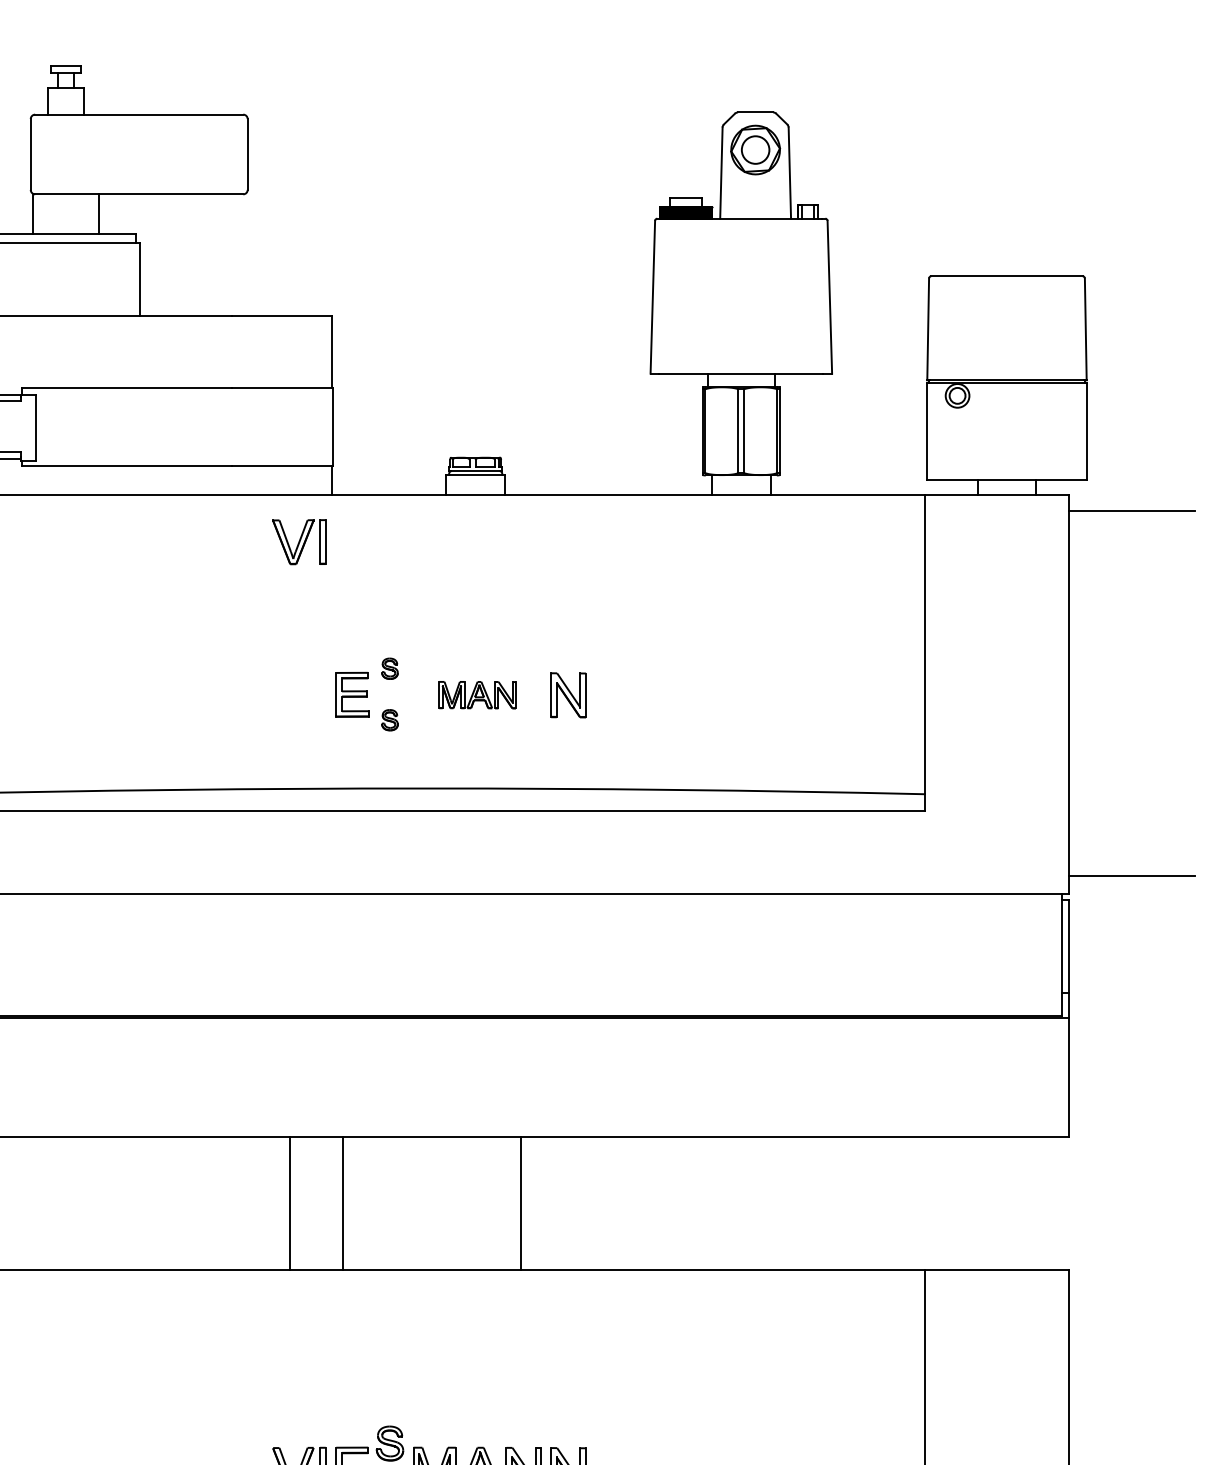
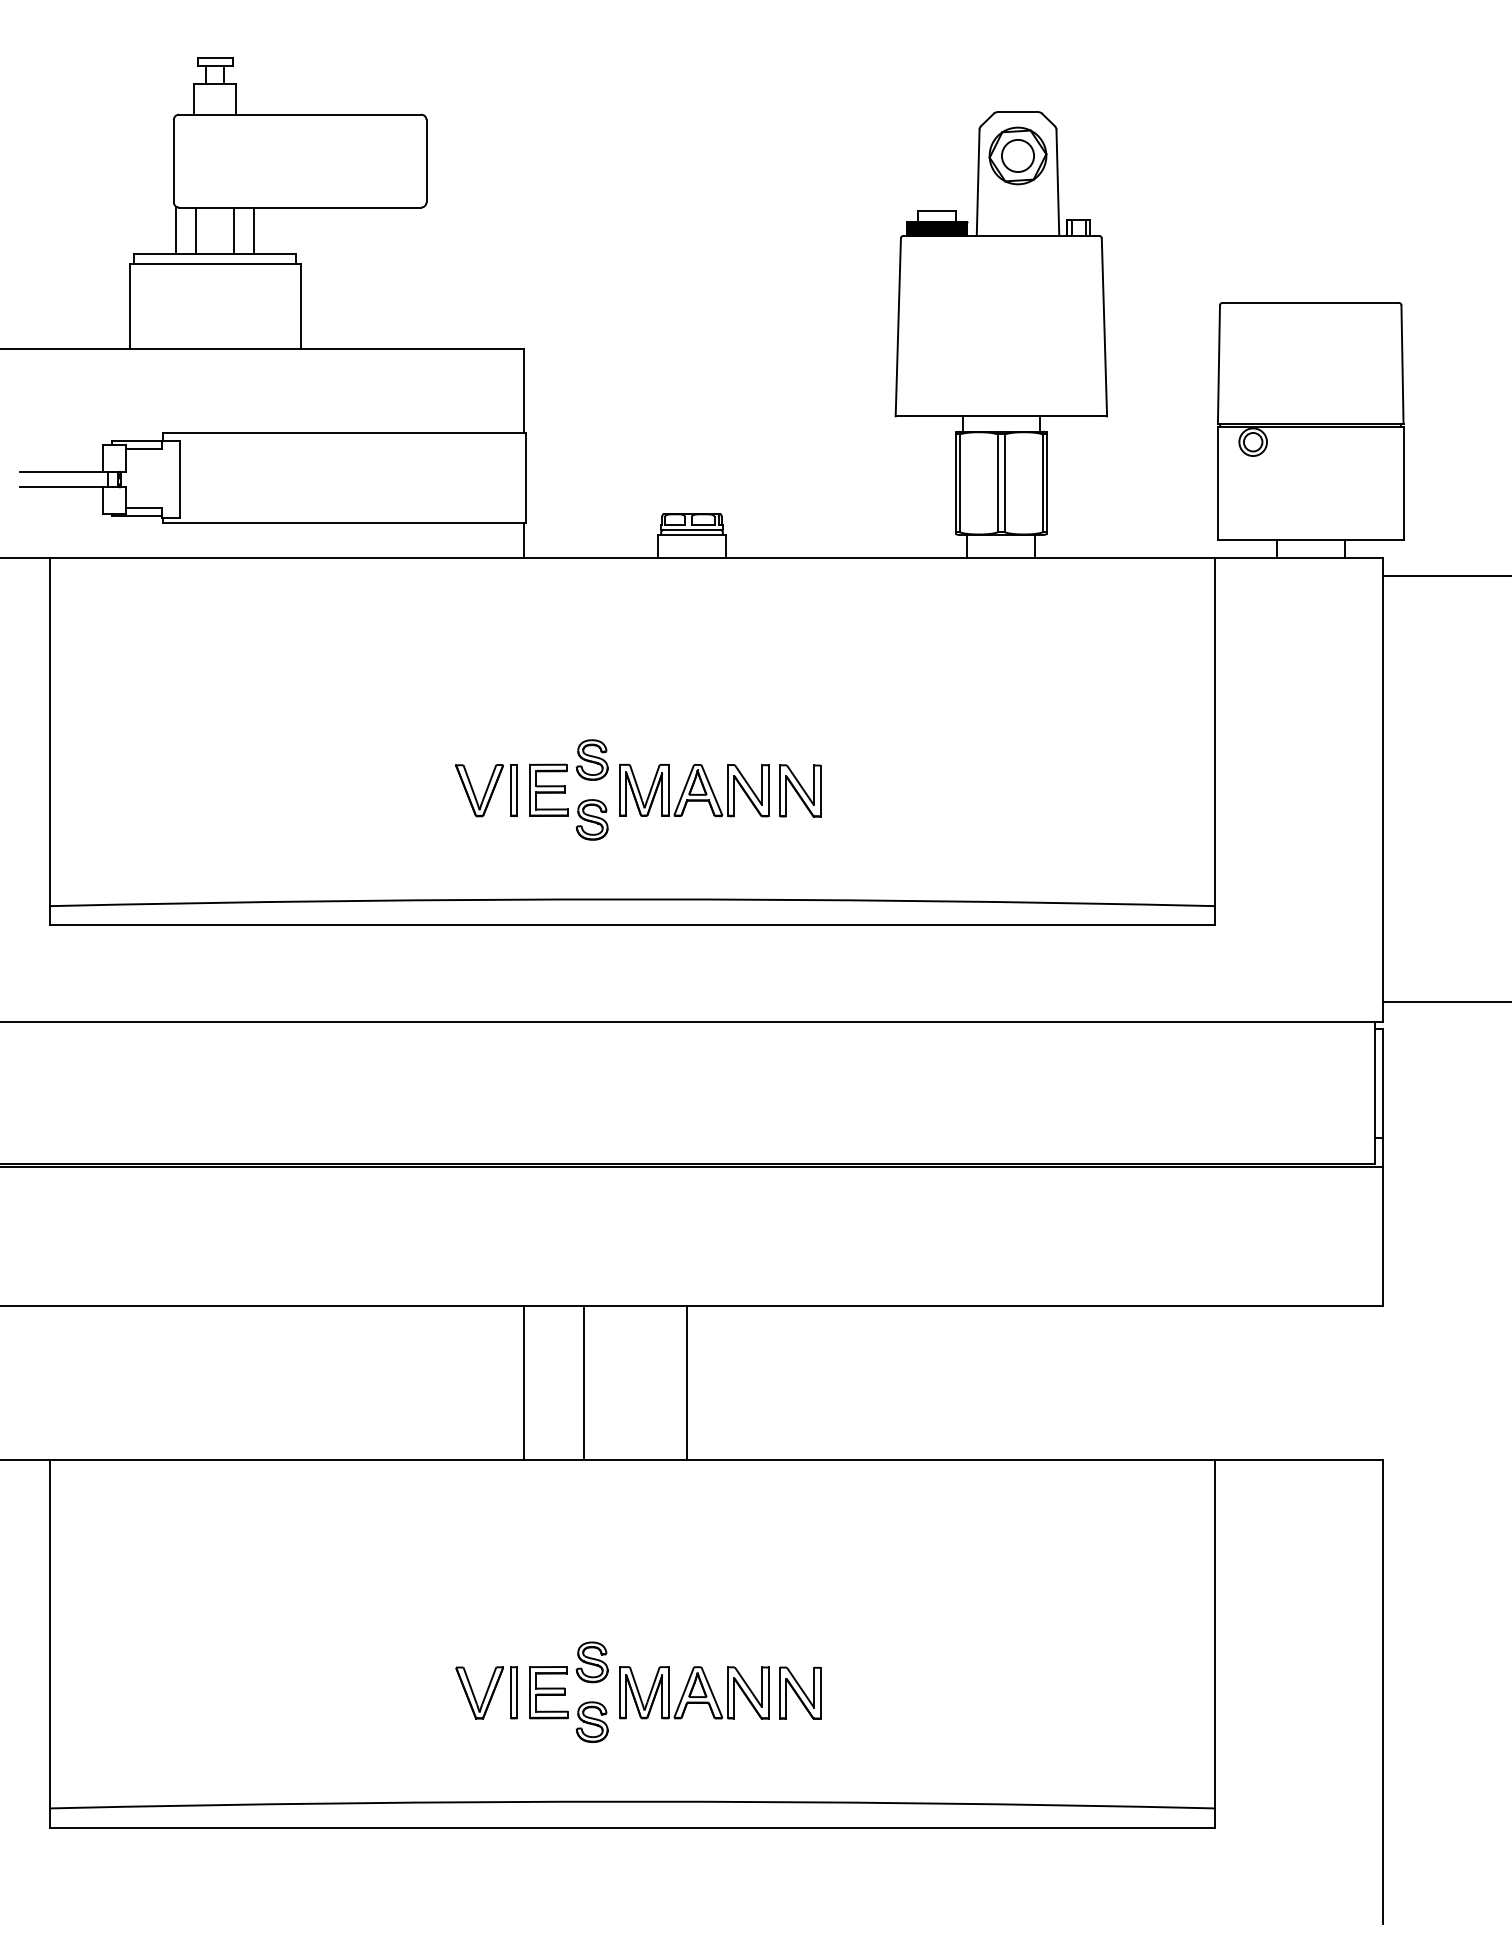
line: (49, 214) -> (195, 230), added
line: (82, 214) -> (234, 230), added
part: (299, 542) -> (486, 790), moved
part: (389, 668) -> (591, 759), size x1.67
part: (477, 694) -> (694, 790), size x1.67
part: (389, 719) -> (591, 819), size x1.67
line: (289, 1203) -> (524, 1382), moved
line: (343, 1203) -> (583, 1382), moved
line: (520, 1203) -> (686, 1382), moved

